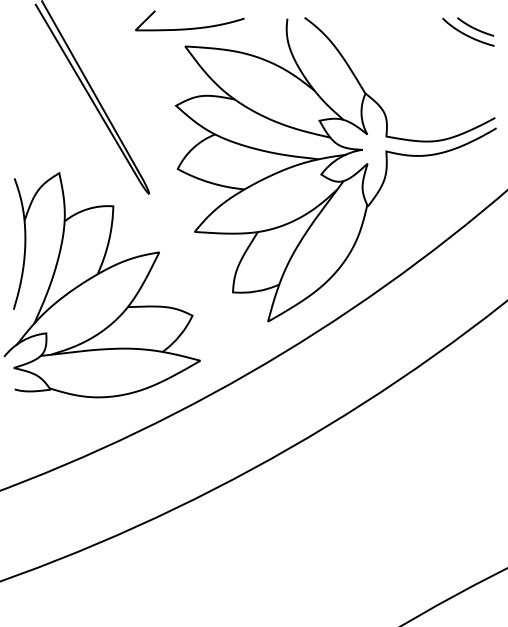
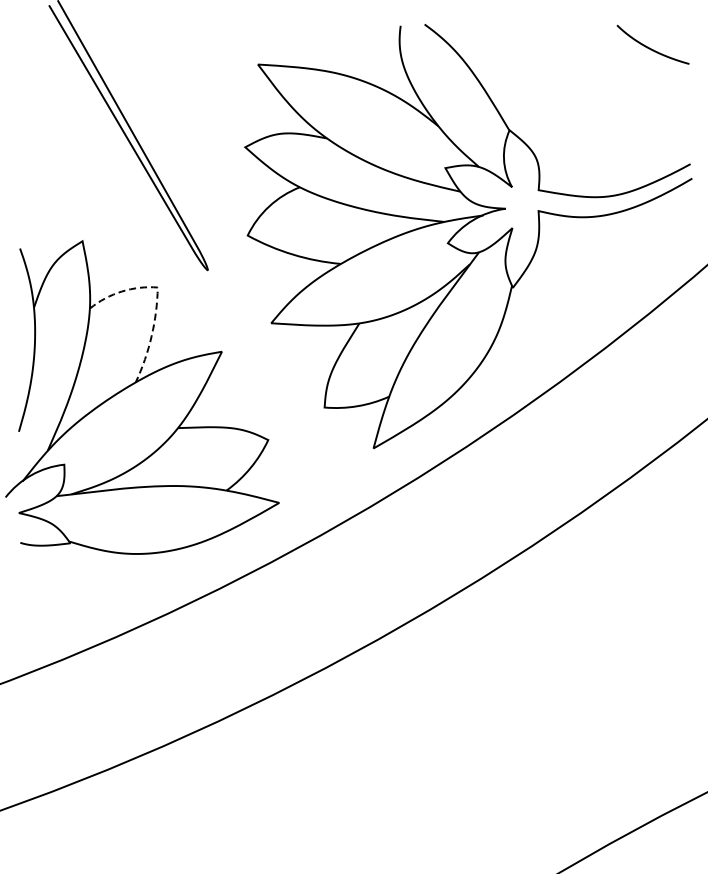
curve: (474, 27) -> (661, 38), removed
curve: (189, 28) -> (264, 39), removed
line: (113, 214) -> (157, 298), solid -> dashed

